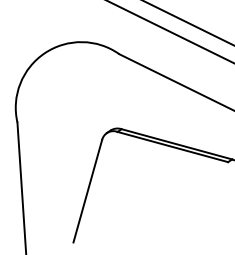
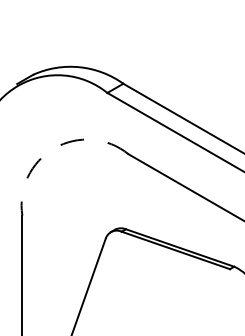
arc: (45, 53) -> (54, 148), solid -> dashed

